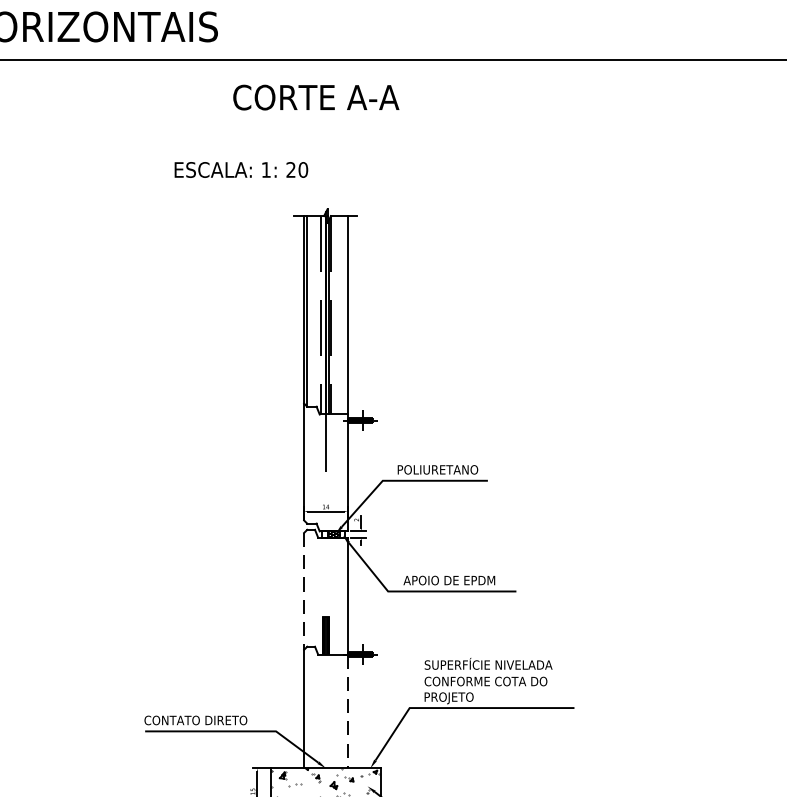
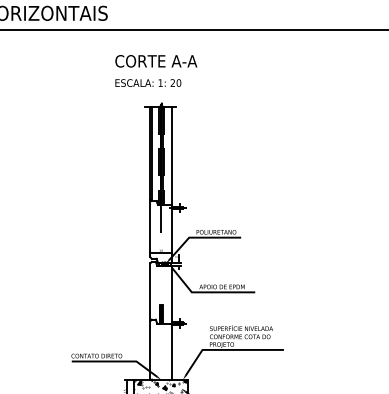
text: (316, 97) -> (156, 61), moved
text: (241, 168) -> (148, 82), moved
line: (304, 591) -> (150, 292), dashed -> solid
line: (346, 713) -> (171, 352), dashed -> solid

